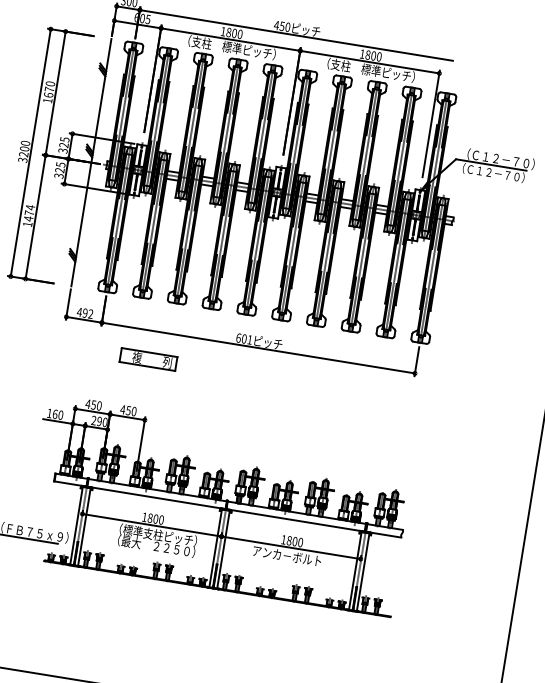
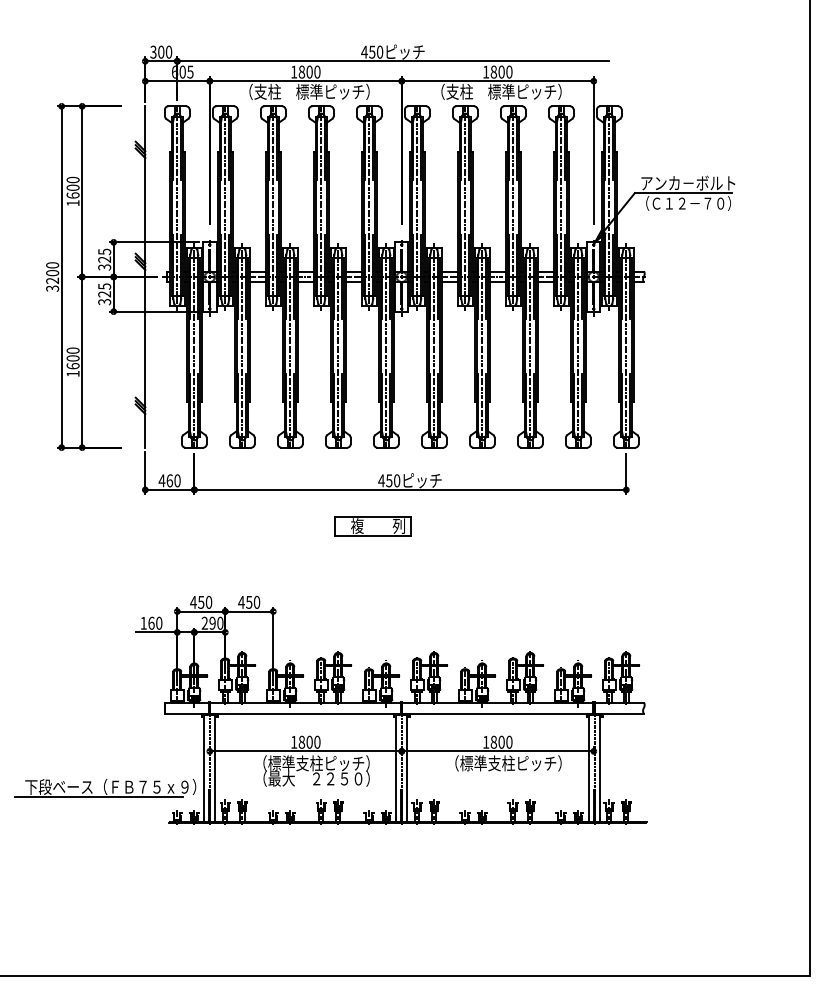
text: (49, 89) -> (72, 187), 1670 -> 1600
text: (498, 159) -> (691, 183), （Ｃ１２－７０） -> アンカ－ボルト
text: (29, 213) -> (72, 358), 1474 -> 1600
text: (87, 313) -> (173, 480), 492 -> 460
text: (244, 338) -> (389, 480), 601 -> 450
part: (148, 359) -> (372, 526), moved
text: (294, 557) -> (504, 763), アンカ－ボルト -> （標準支柱ピッチ）

